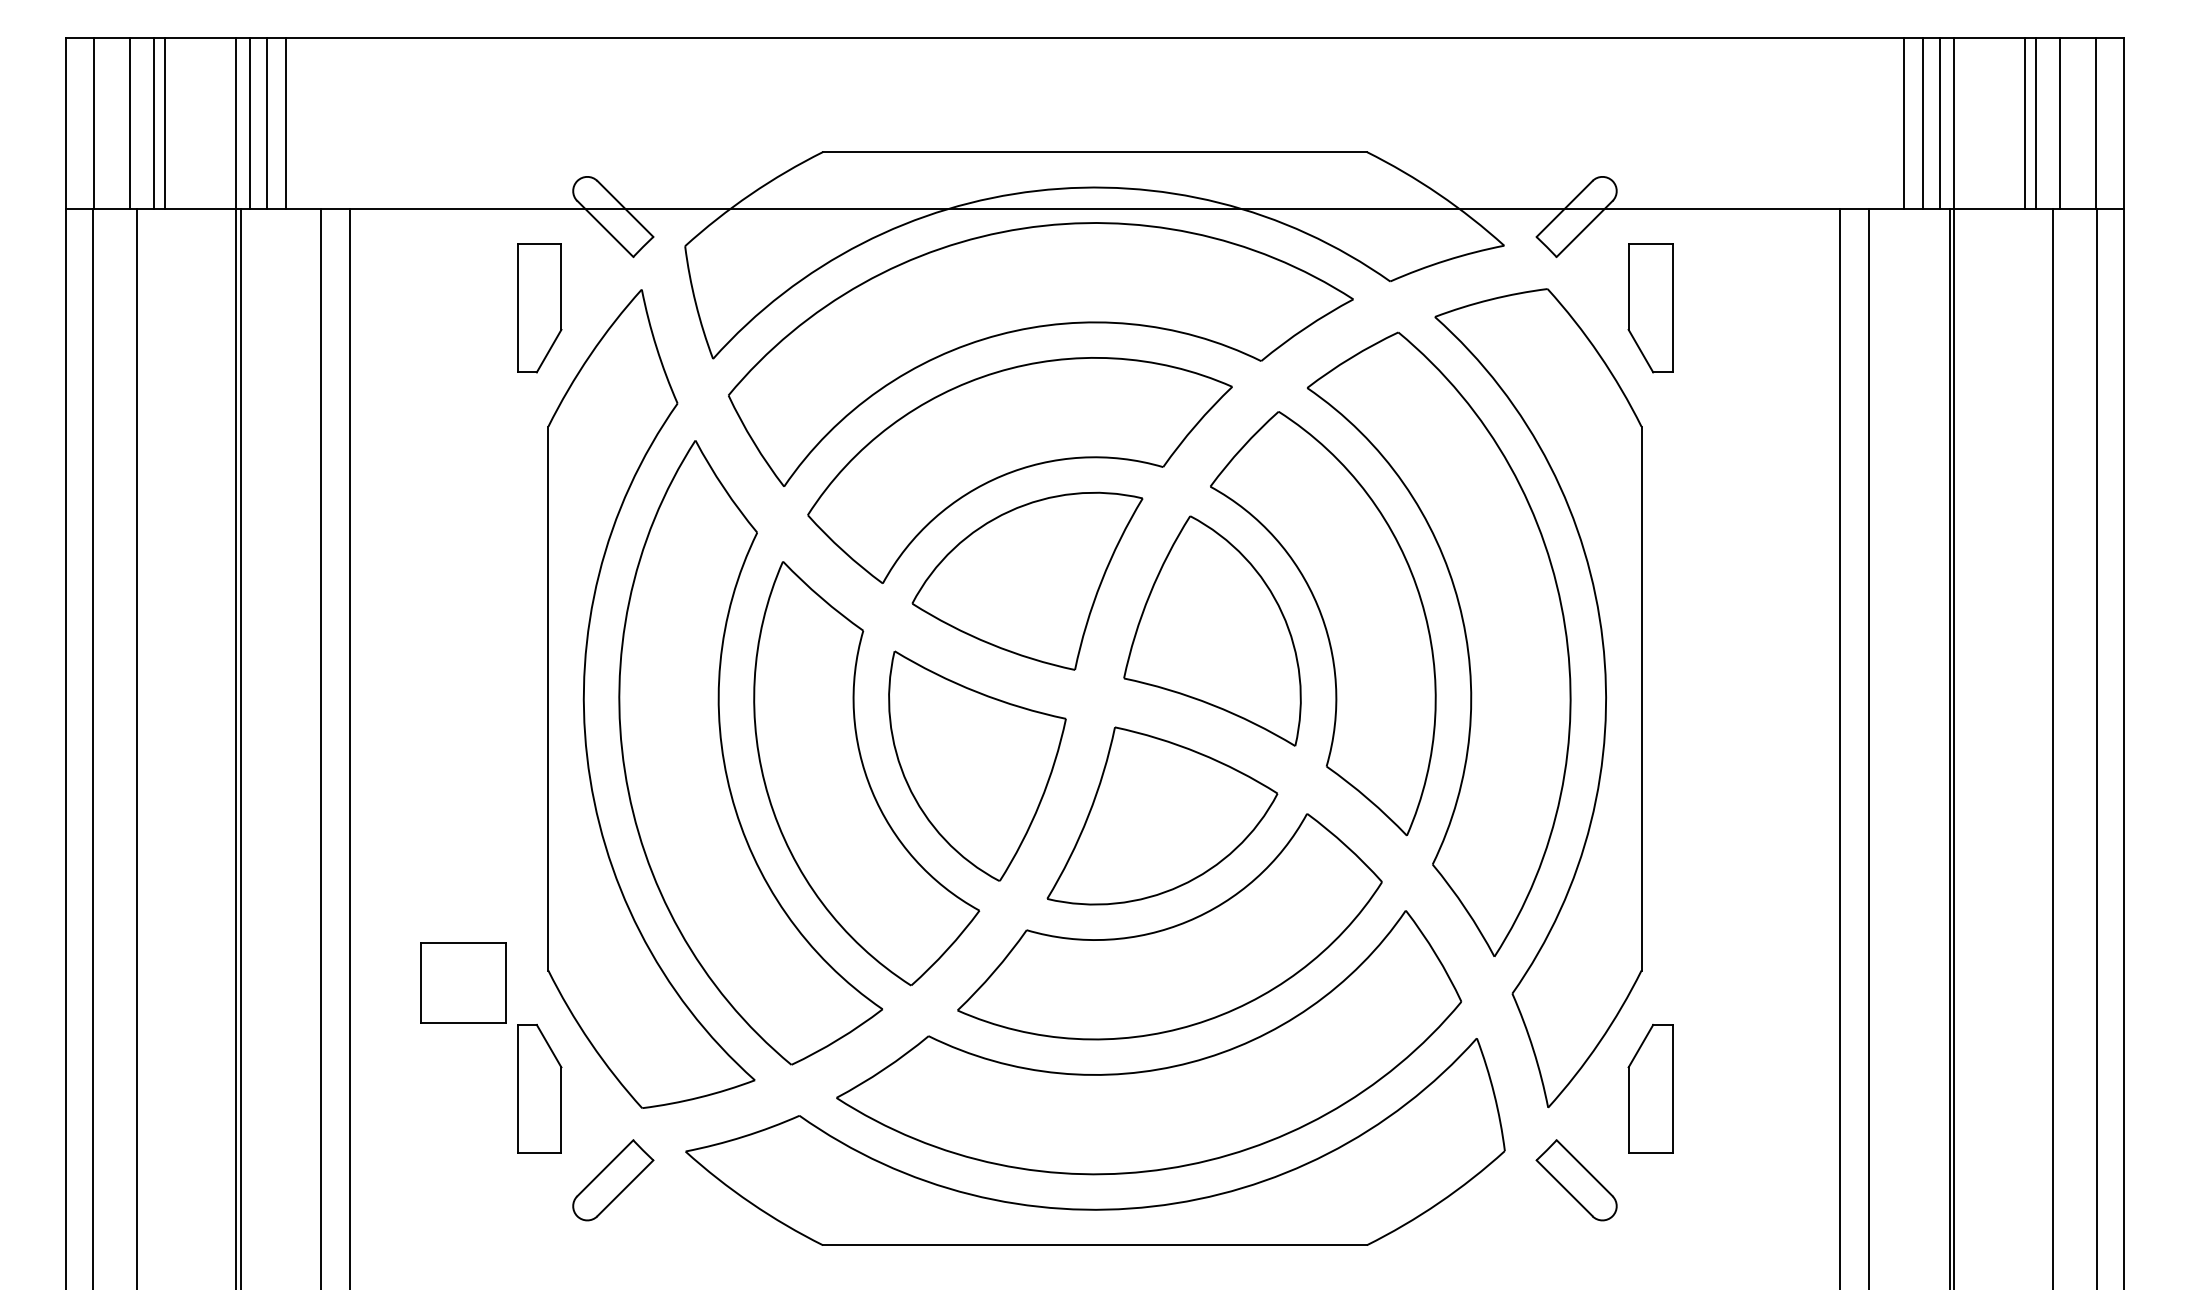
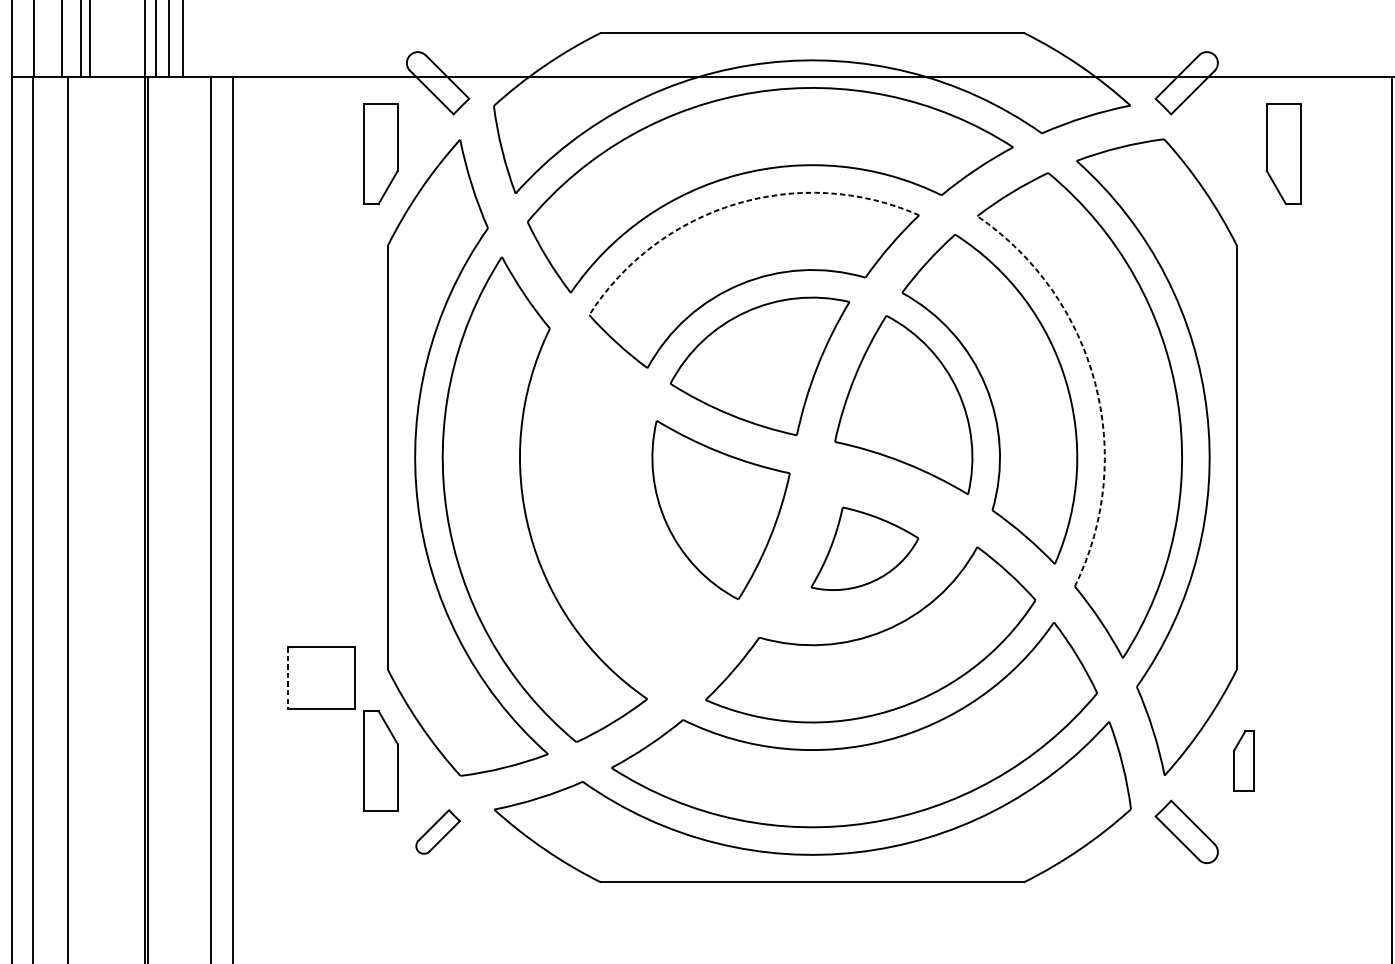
part: (1650, 308) -> (1283, 154), moved
arc: (996, 372) -> (735, 204), solid -> dashed
arc: (1458, 602) -> (1094, 382), solid -> dashed
part: (866, 773) -> (634, 515), removed
part: (1162, 815) -> (864, 548), size x0.6
line: (420, 982) -> (288, 678), solid -> dashed
part: (1650, 1088) -> (1244, 760), size x0.6
part: (613, 1180) -> (438, 832), size x0.7

